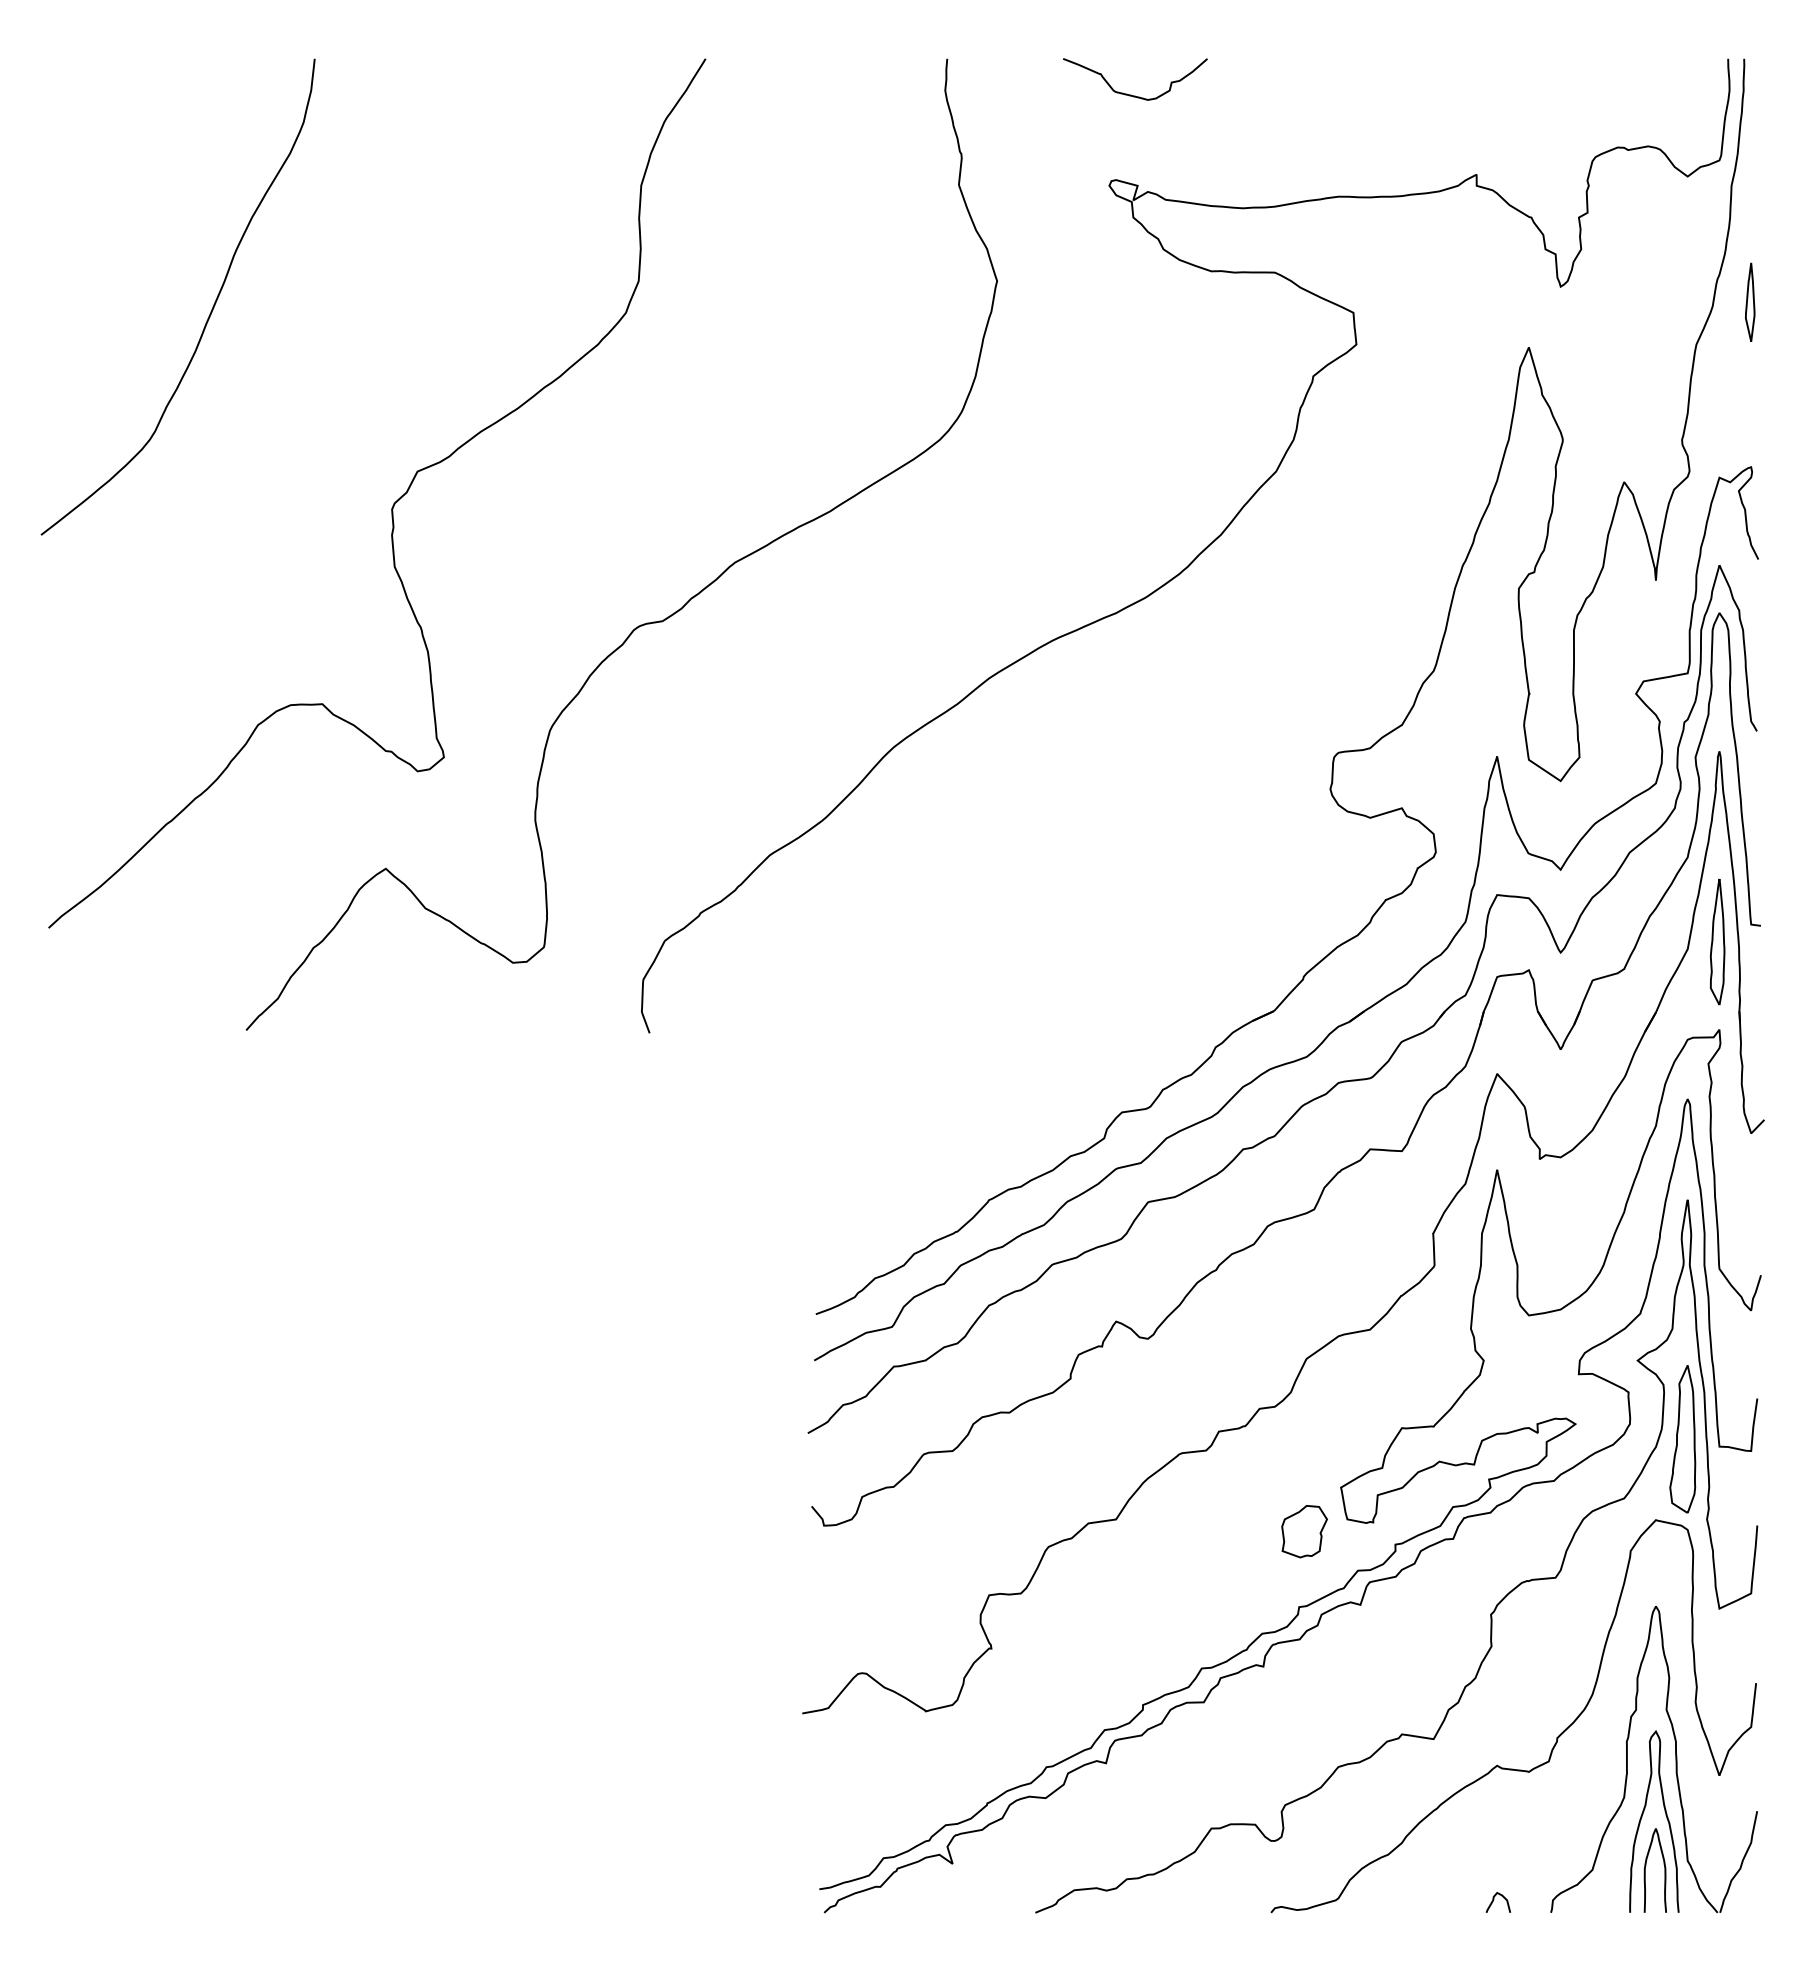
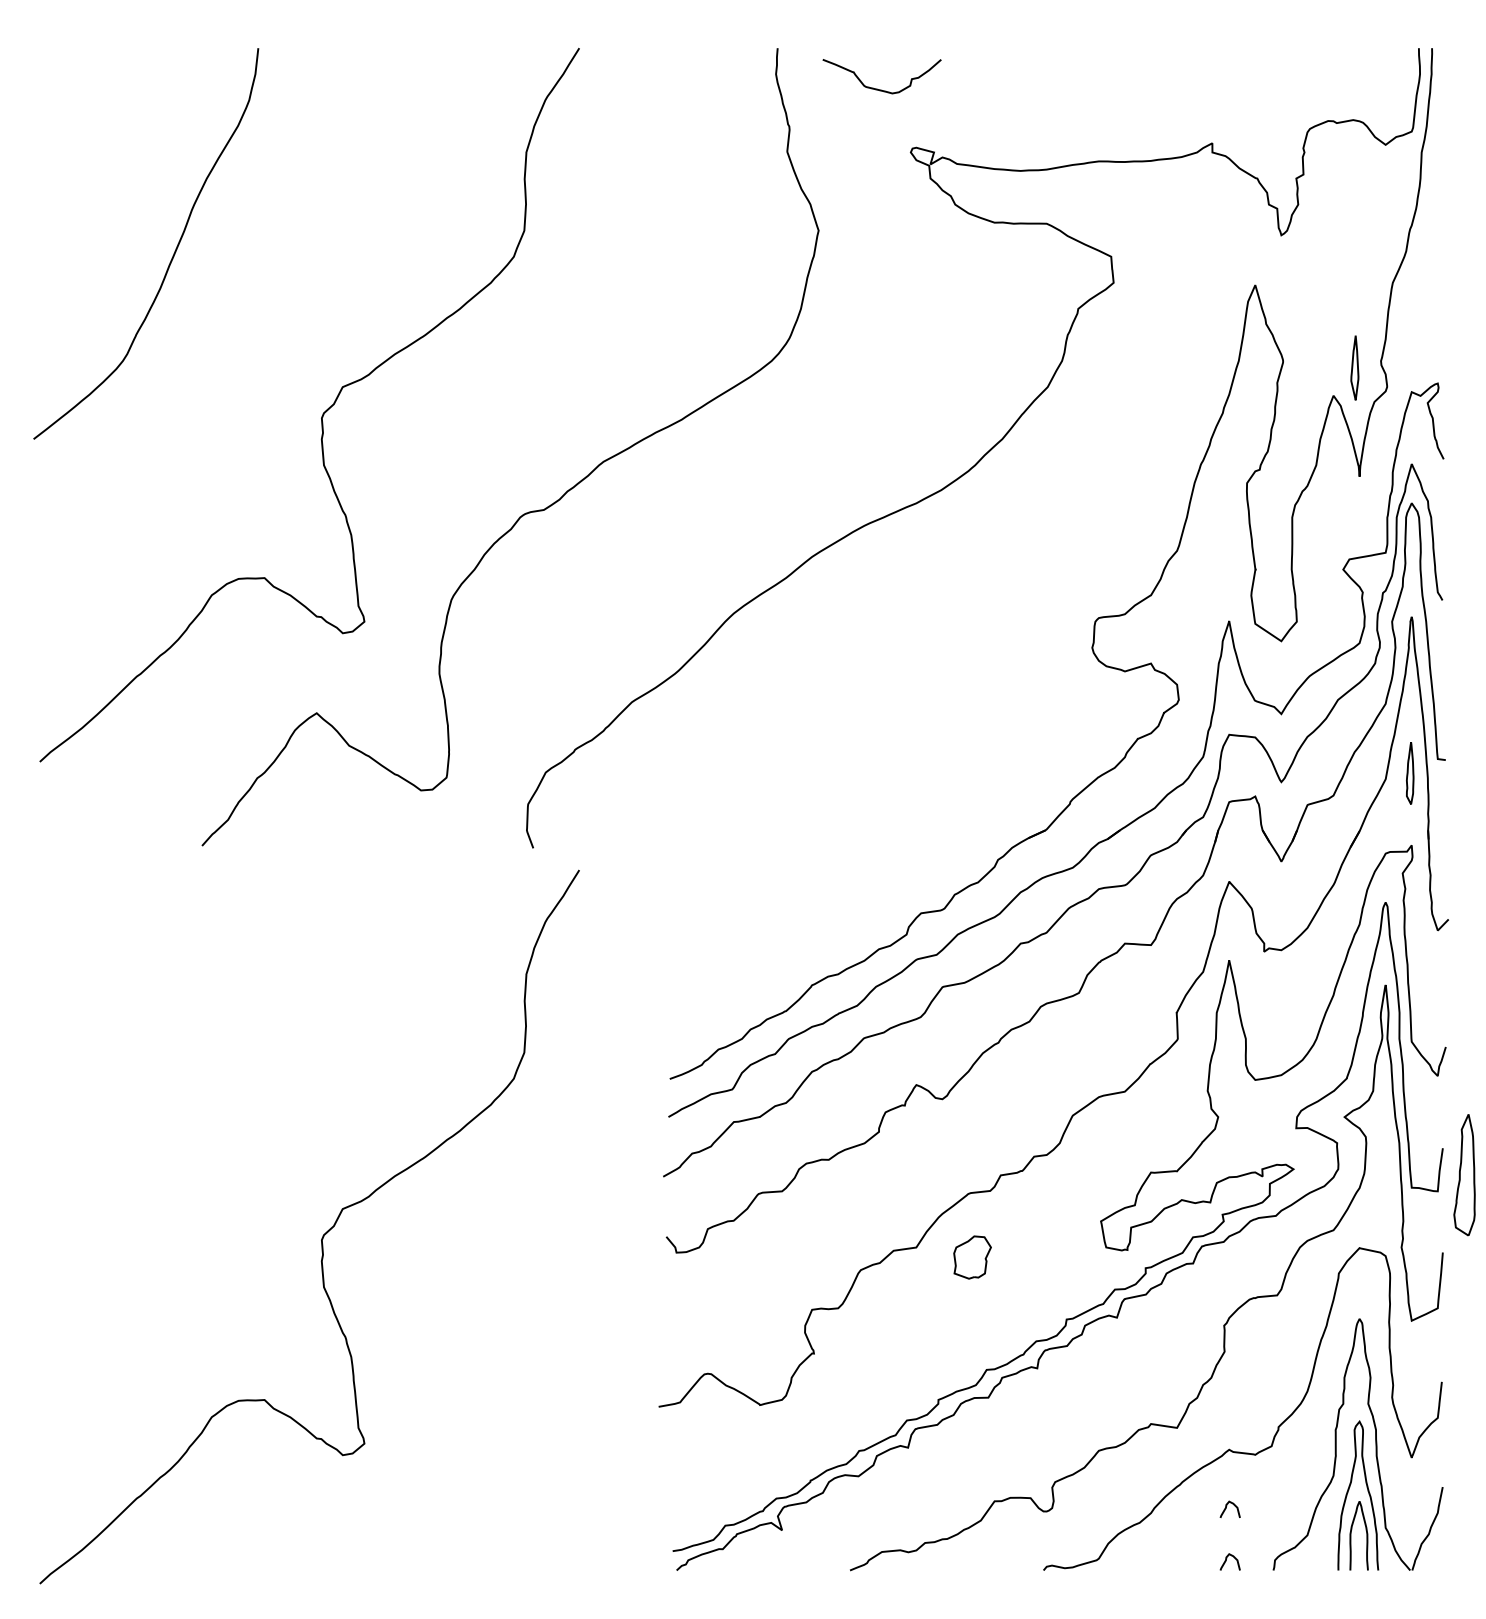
curve: (1131, 94) -> (878, 88), moved
part: (1750, 301) -> (1355, 367), moved
part: (1717, 941) -> (1410, 772), size x0.6
part: (1682, 1439) -> (1464, 1175), moved
curve: (393, 1504) -> (323, 1235), added
part: (1304, 1531) -> (972, 1257), moved
curve: (1494, 1836) -> (1227, 1507), added

